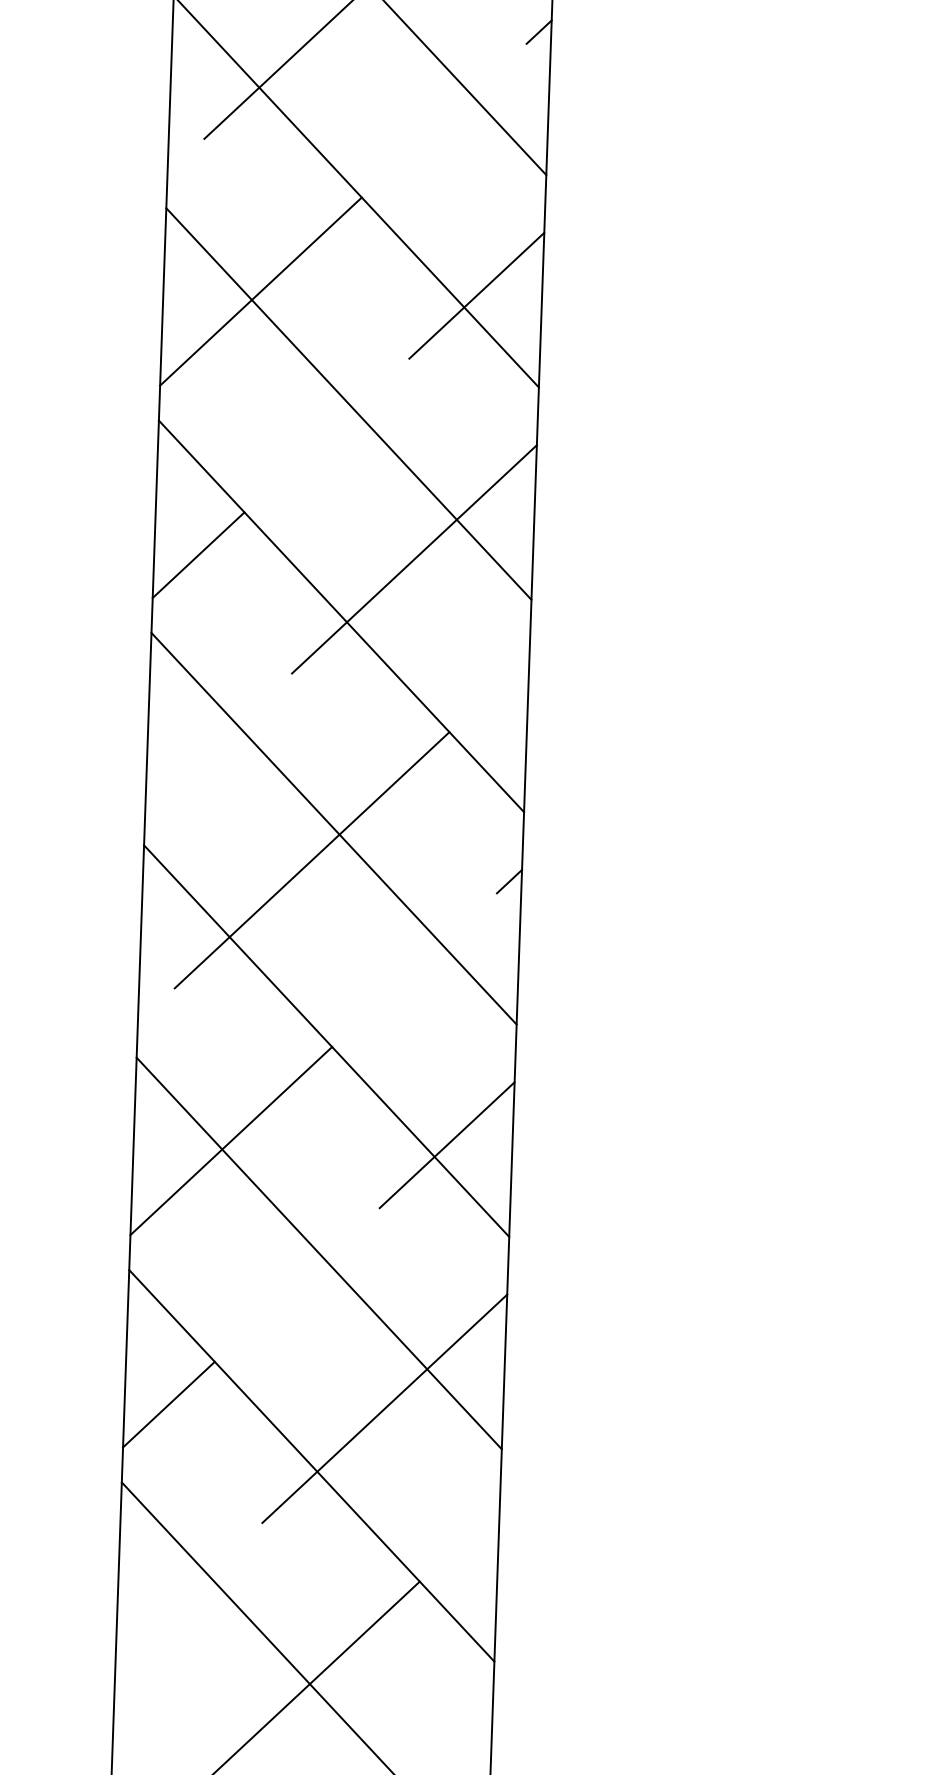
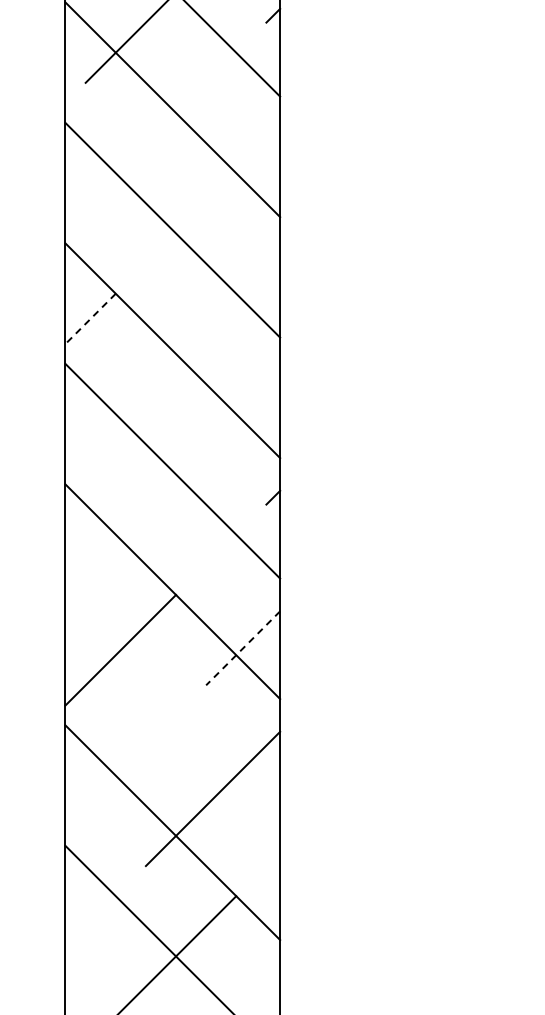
line: (260, 291) -> (120, 168), removed
line: (477, 295) -> (243, 166), removed
line: (198, 554) -> (90, 318), solid -> dashed
line: (413, 558) -> (212, 316), removed
line: (311, 860) -> (160, 489), removed
line: (445, 1145) -> (242, 648), solid -> dashed
line: (318, 1252) -> (172, 711), removed
line: (168, 1404) -> (90, 800), removed

